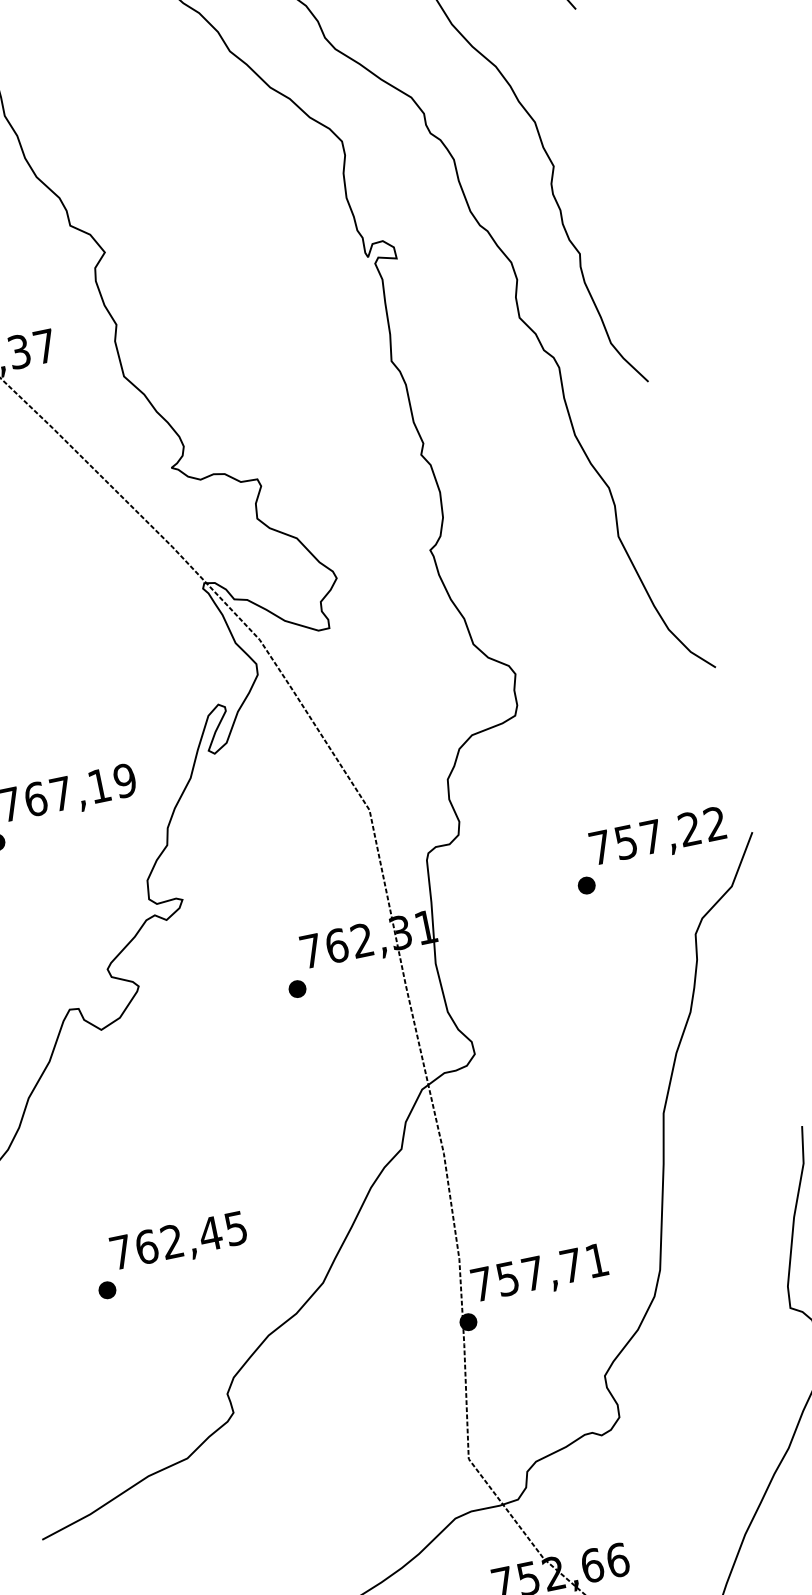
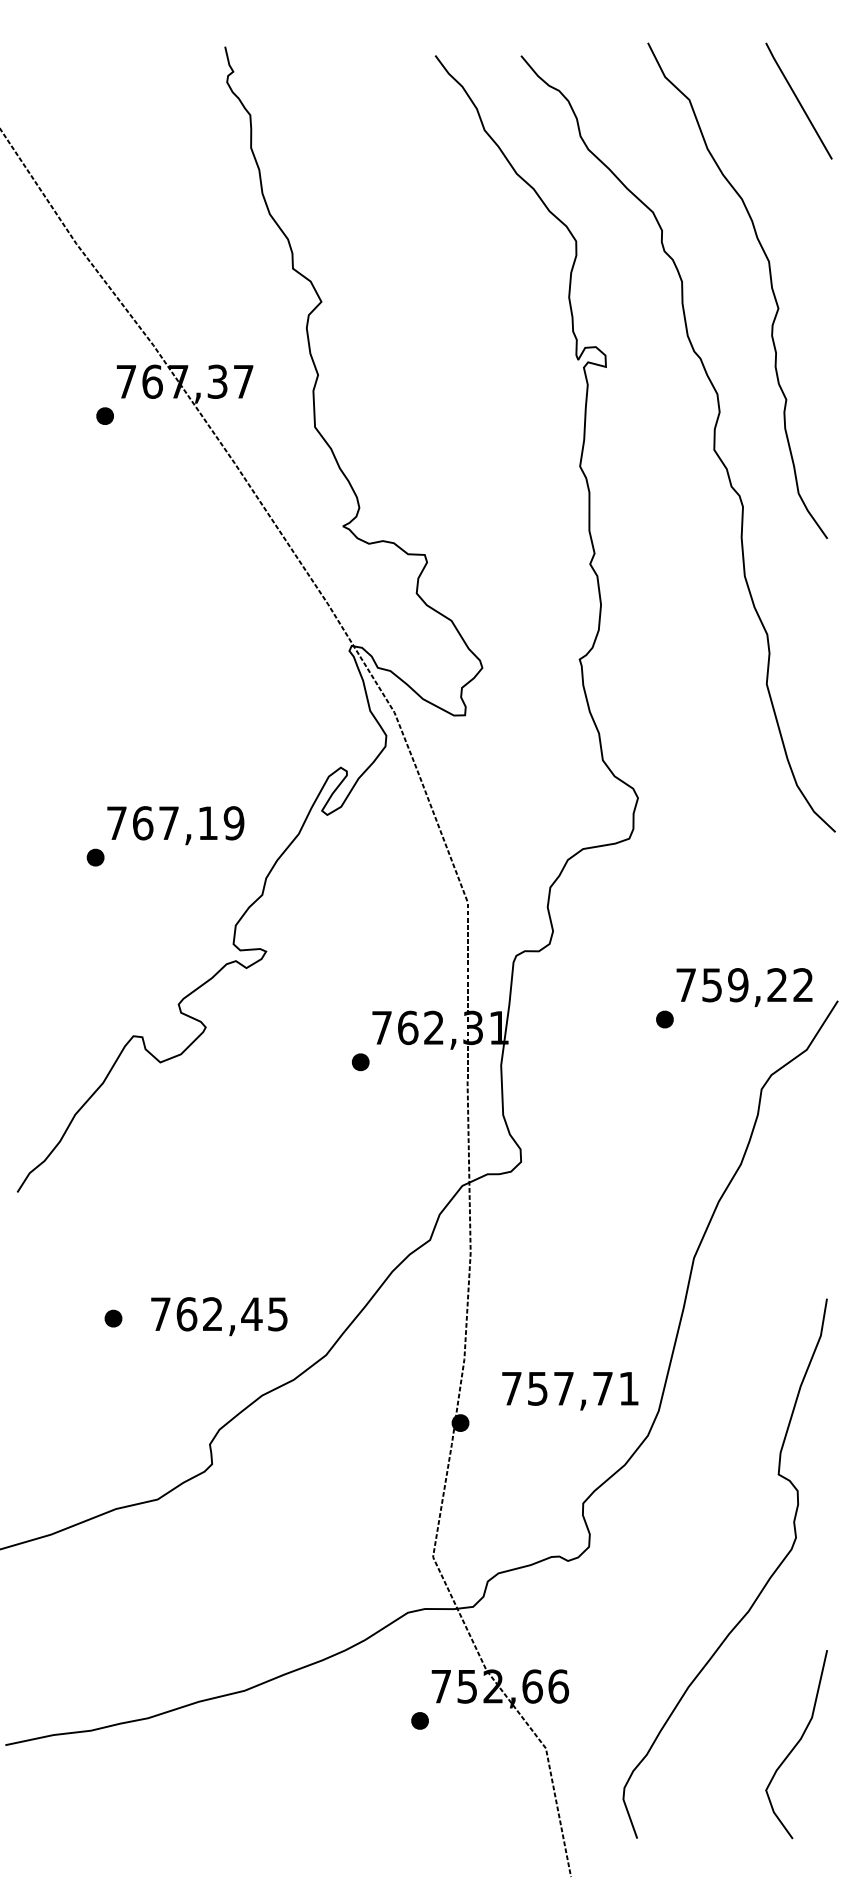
text: (651, 837) -> (738, 985), 757,22 -> 759,22
text: (179, 1242) -> (219, 1316), moved
text: (540, 1275) -> (570, 1391), moved

